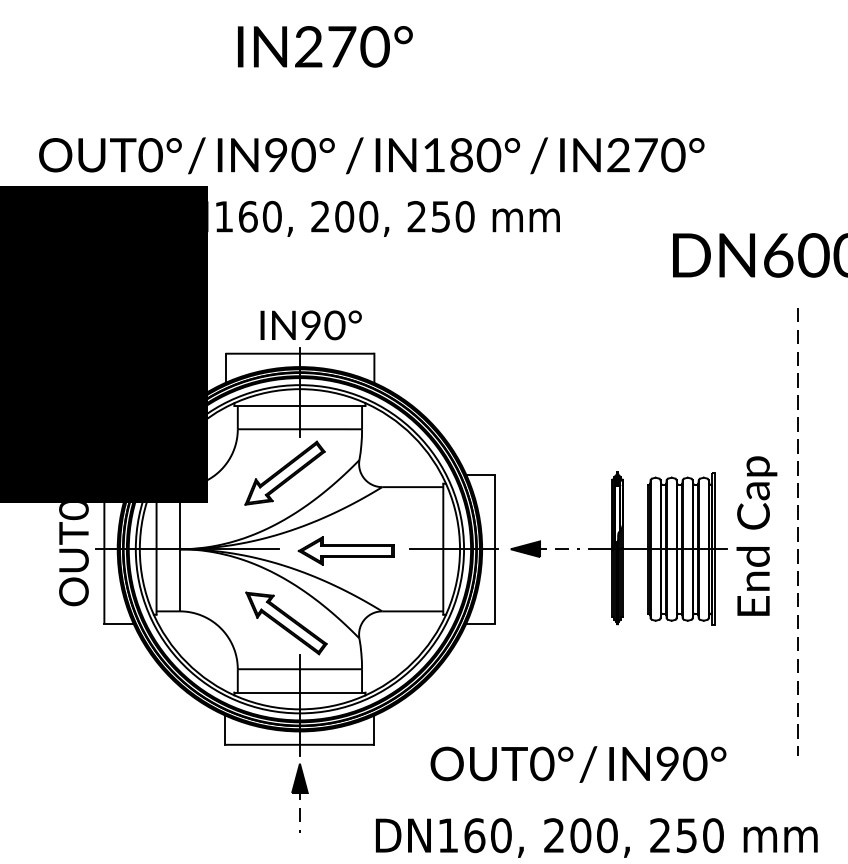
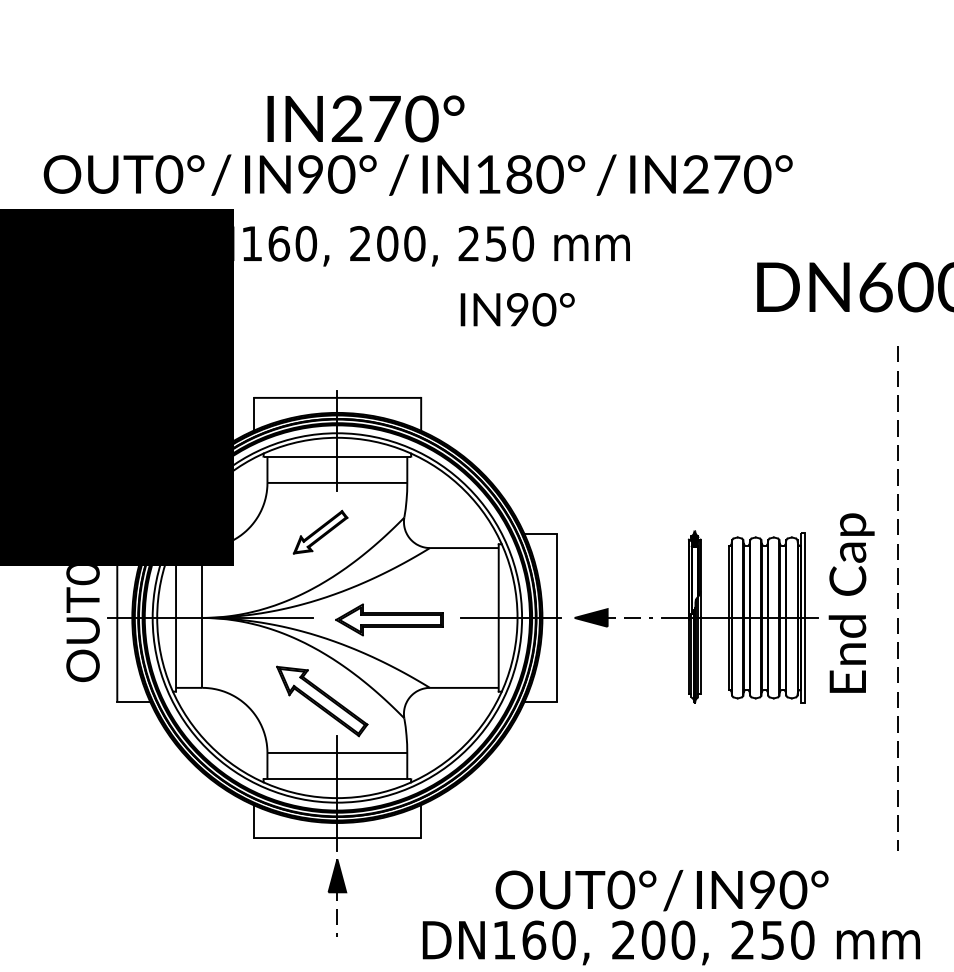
text: (325, 46) -> (366, 118), moved
text: (310, 325) -> (516, 309), moved
part: (284, 472) -> (320, 531), size x0.6
text: (578, 764) -> (662, 890), moved

